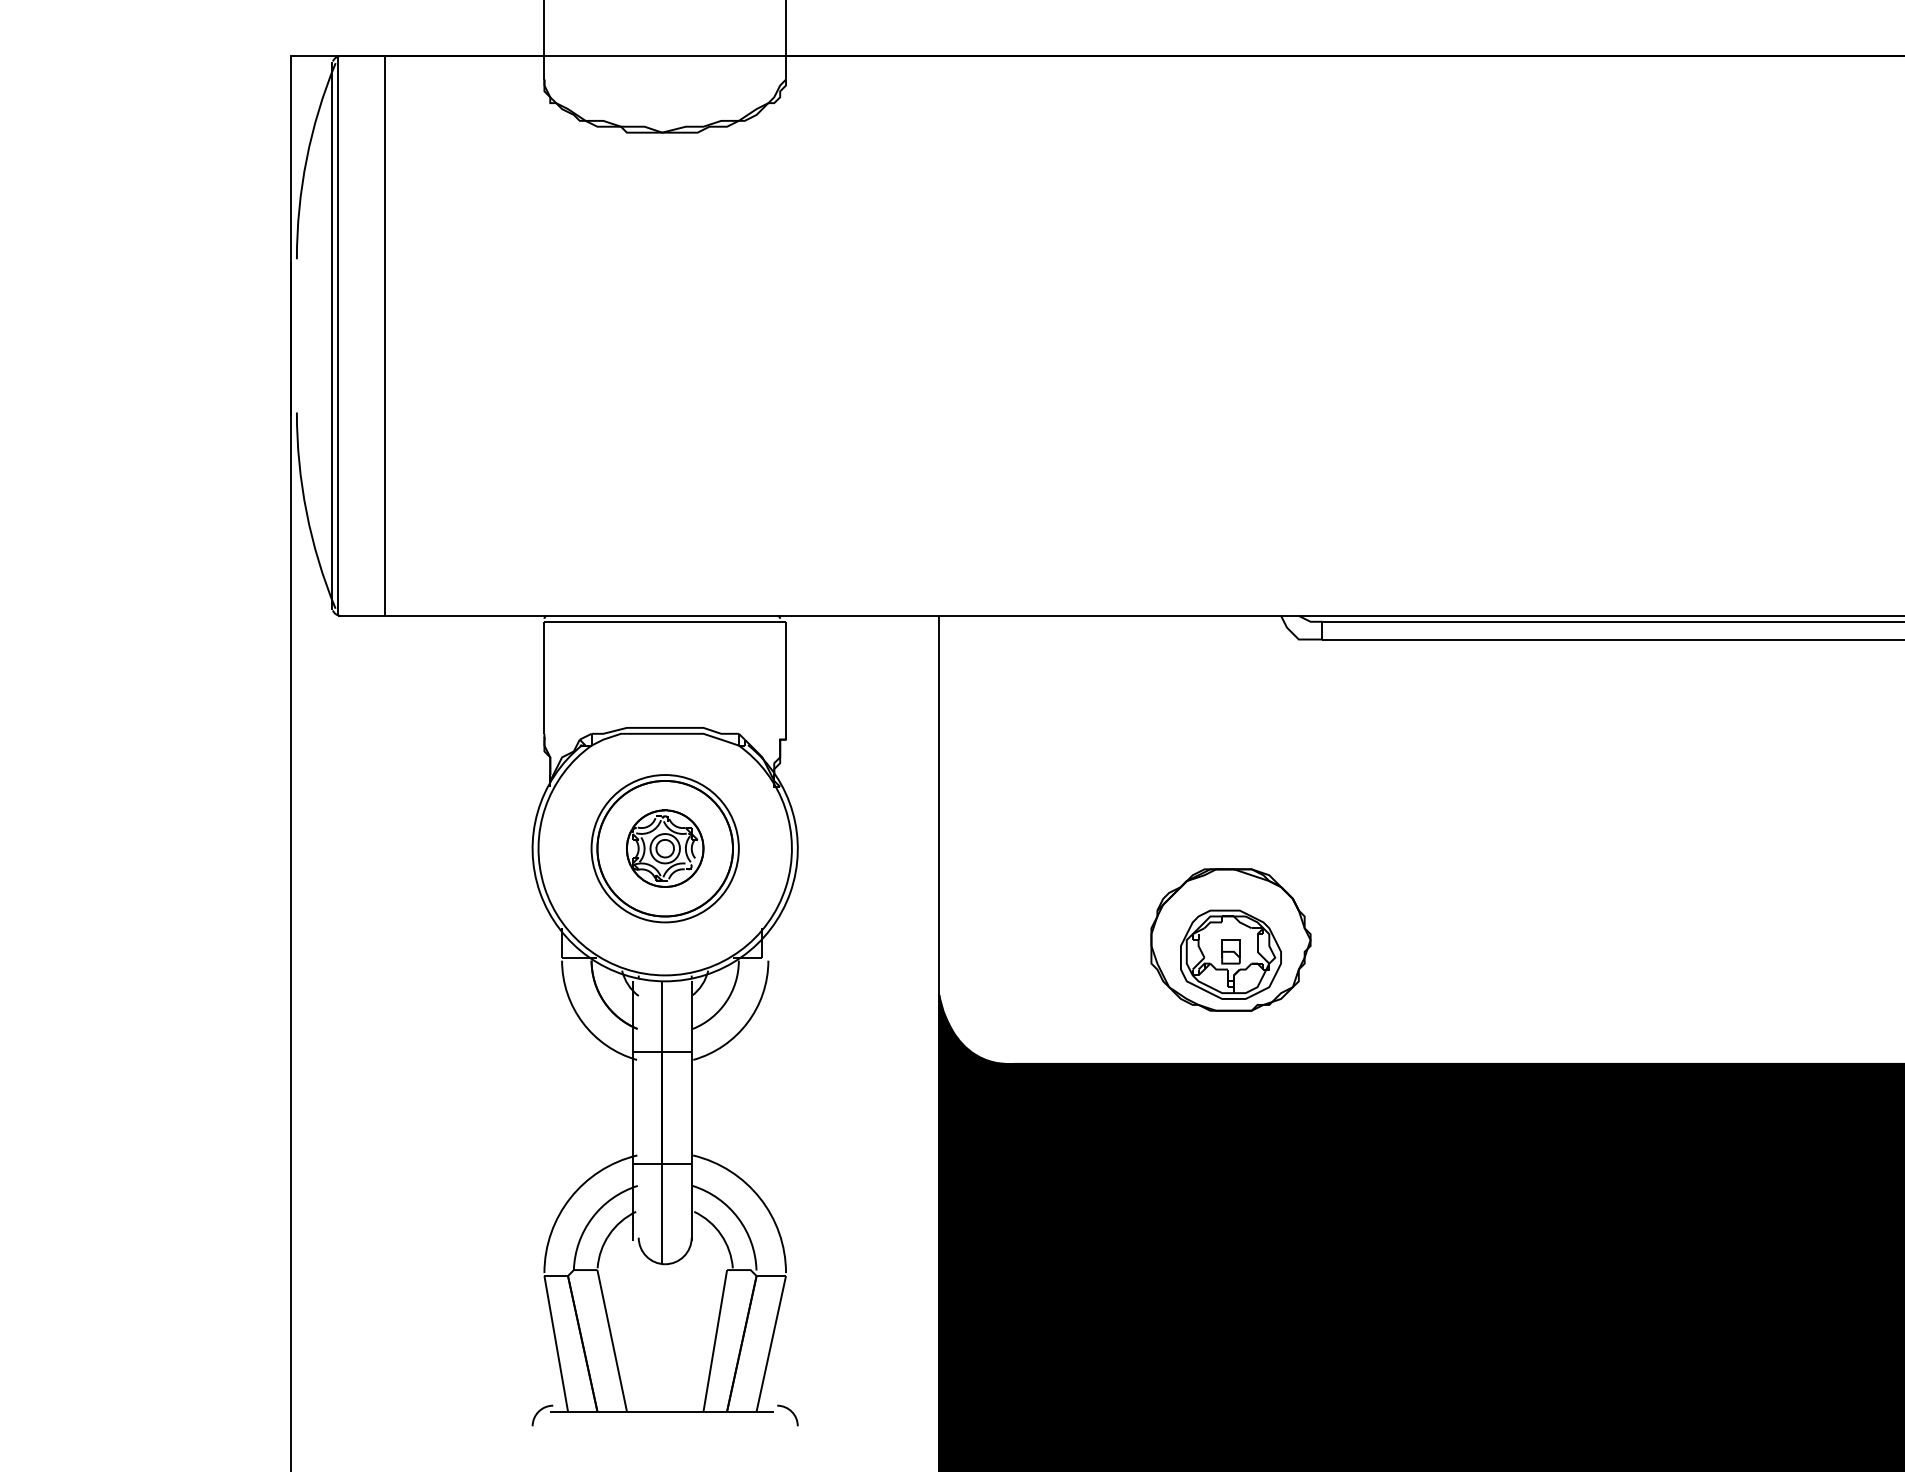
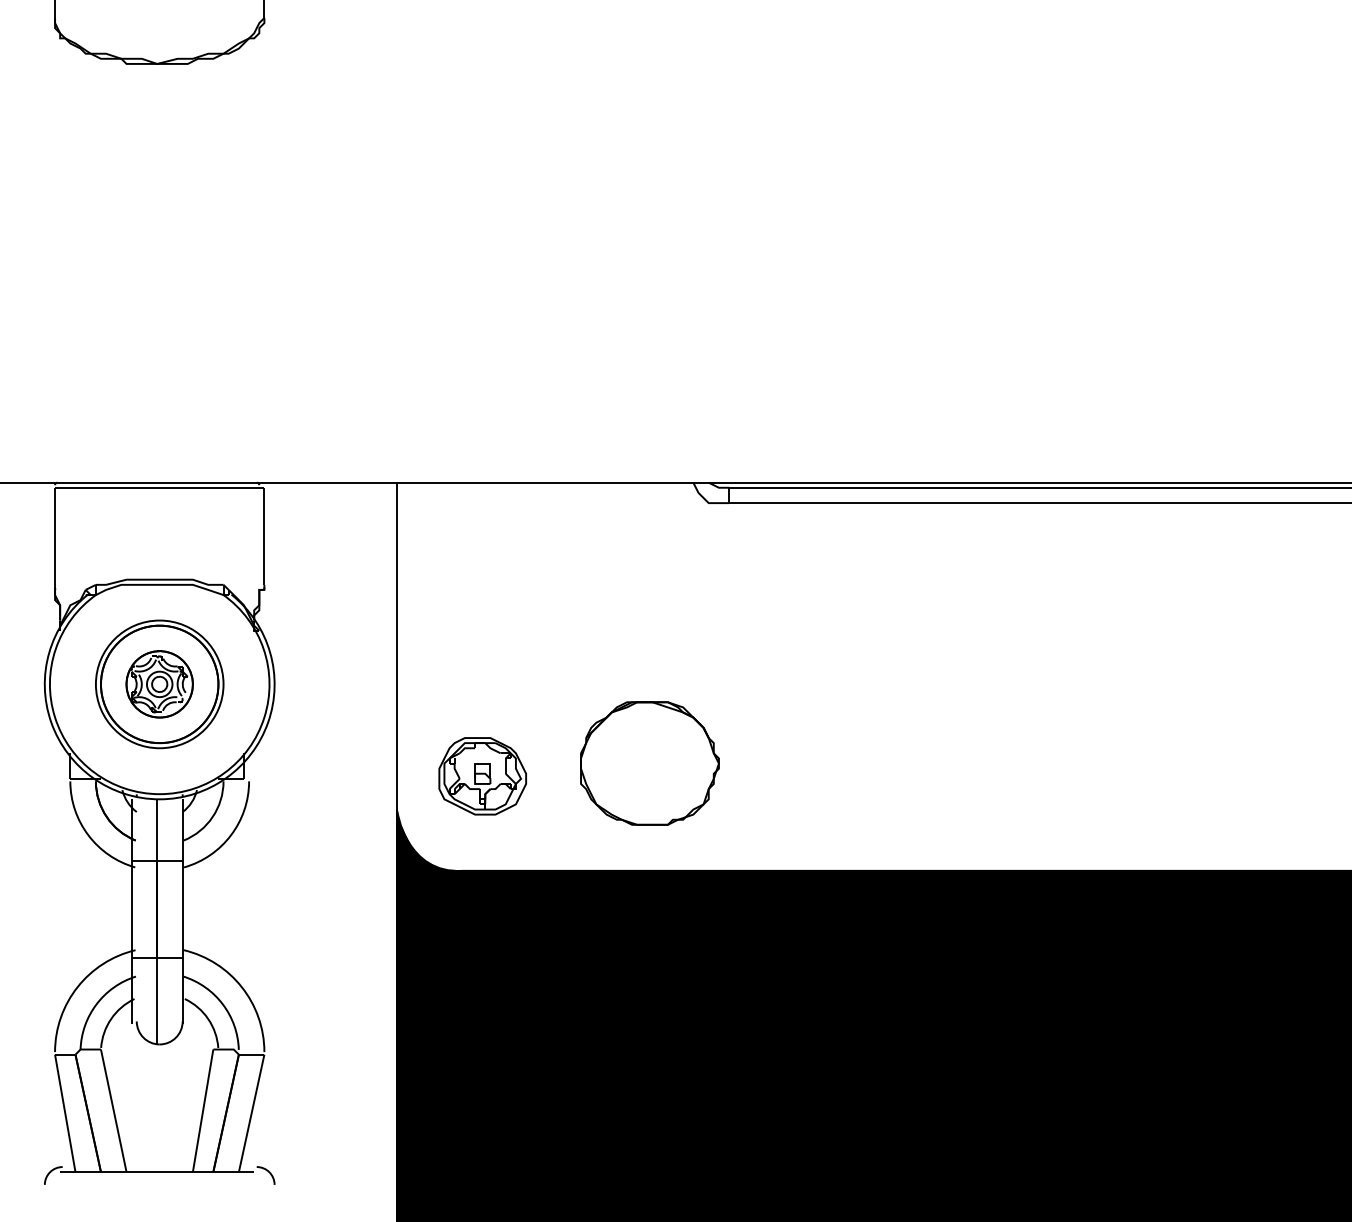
part: (1230, 954) -> (482, 776), moved

